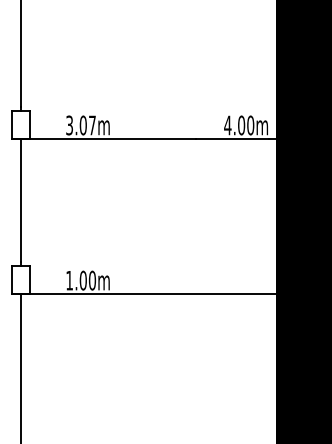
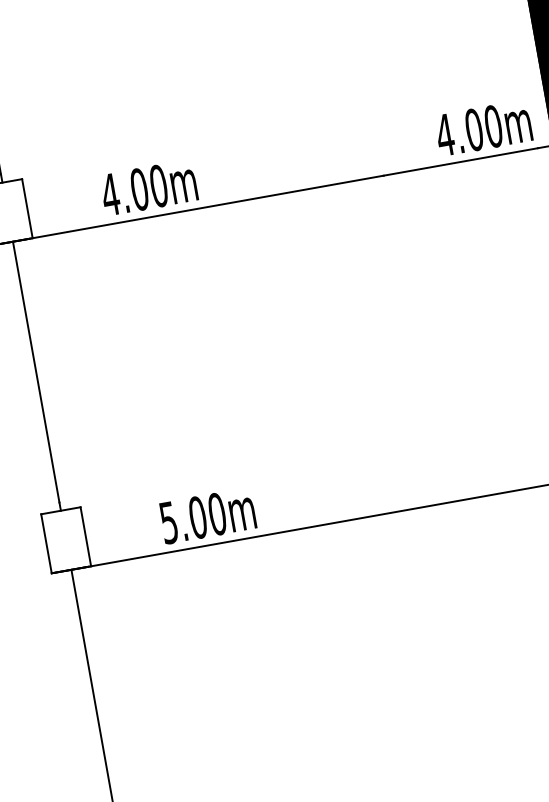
text: (80, 125) -> (133, 190), 3.07m -> 4.00m
text: (69, 280) -> (168, 522), 1.00m -> 5.00m

